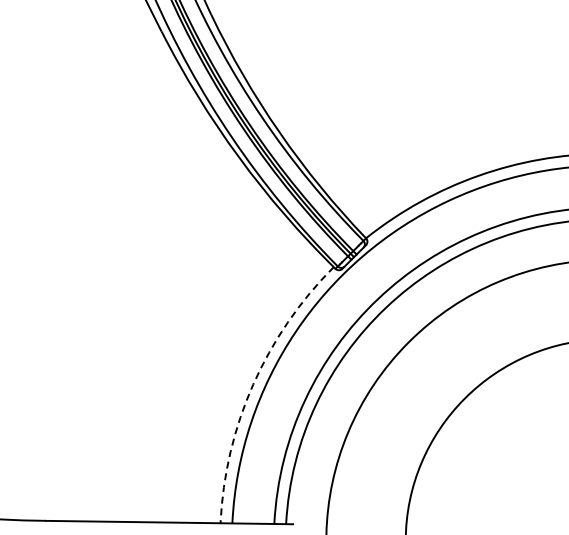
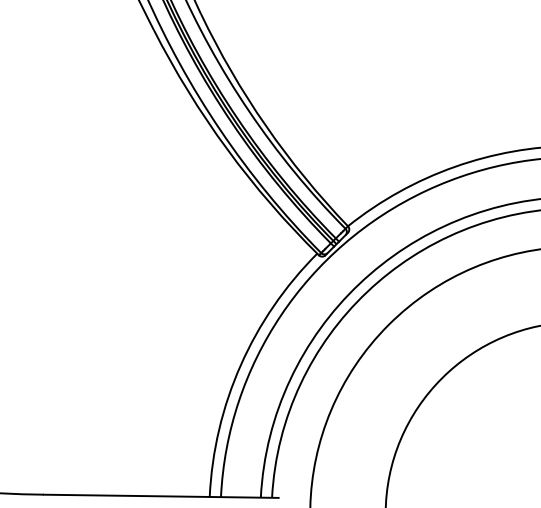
arc: (253, 384) -> (241, 365), dashed -> solid

